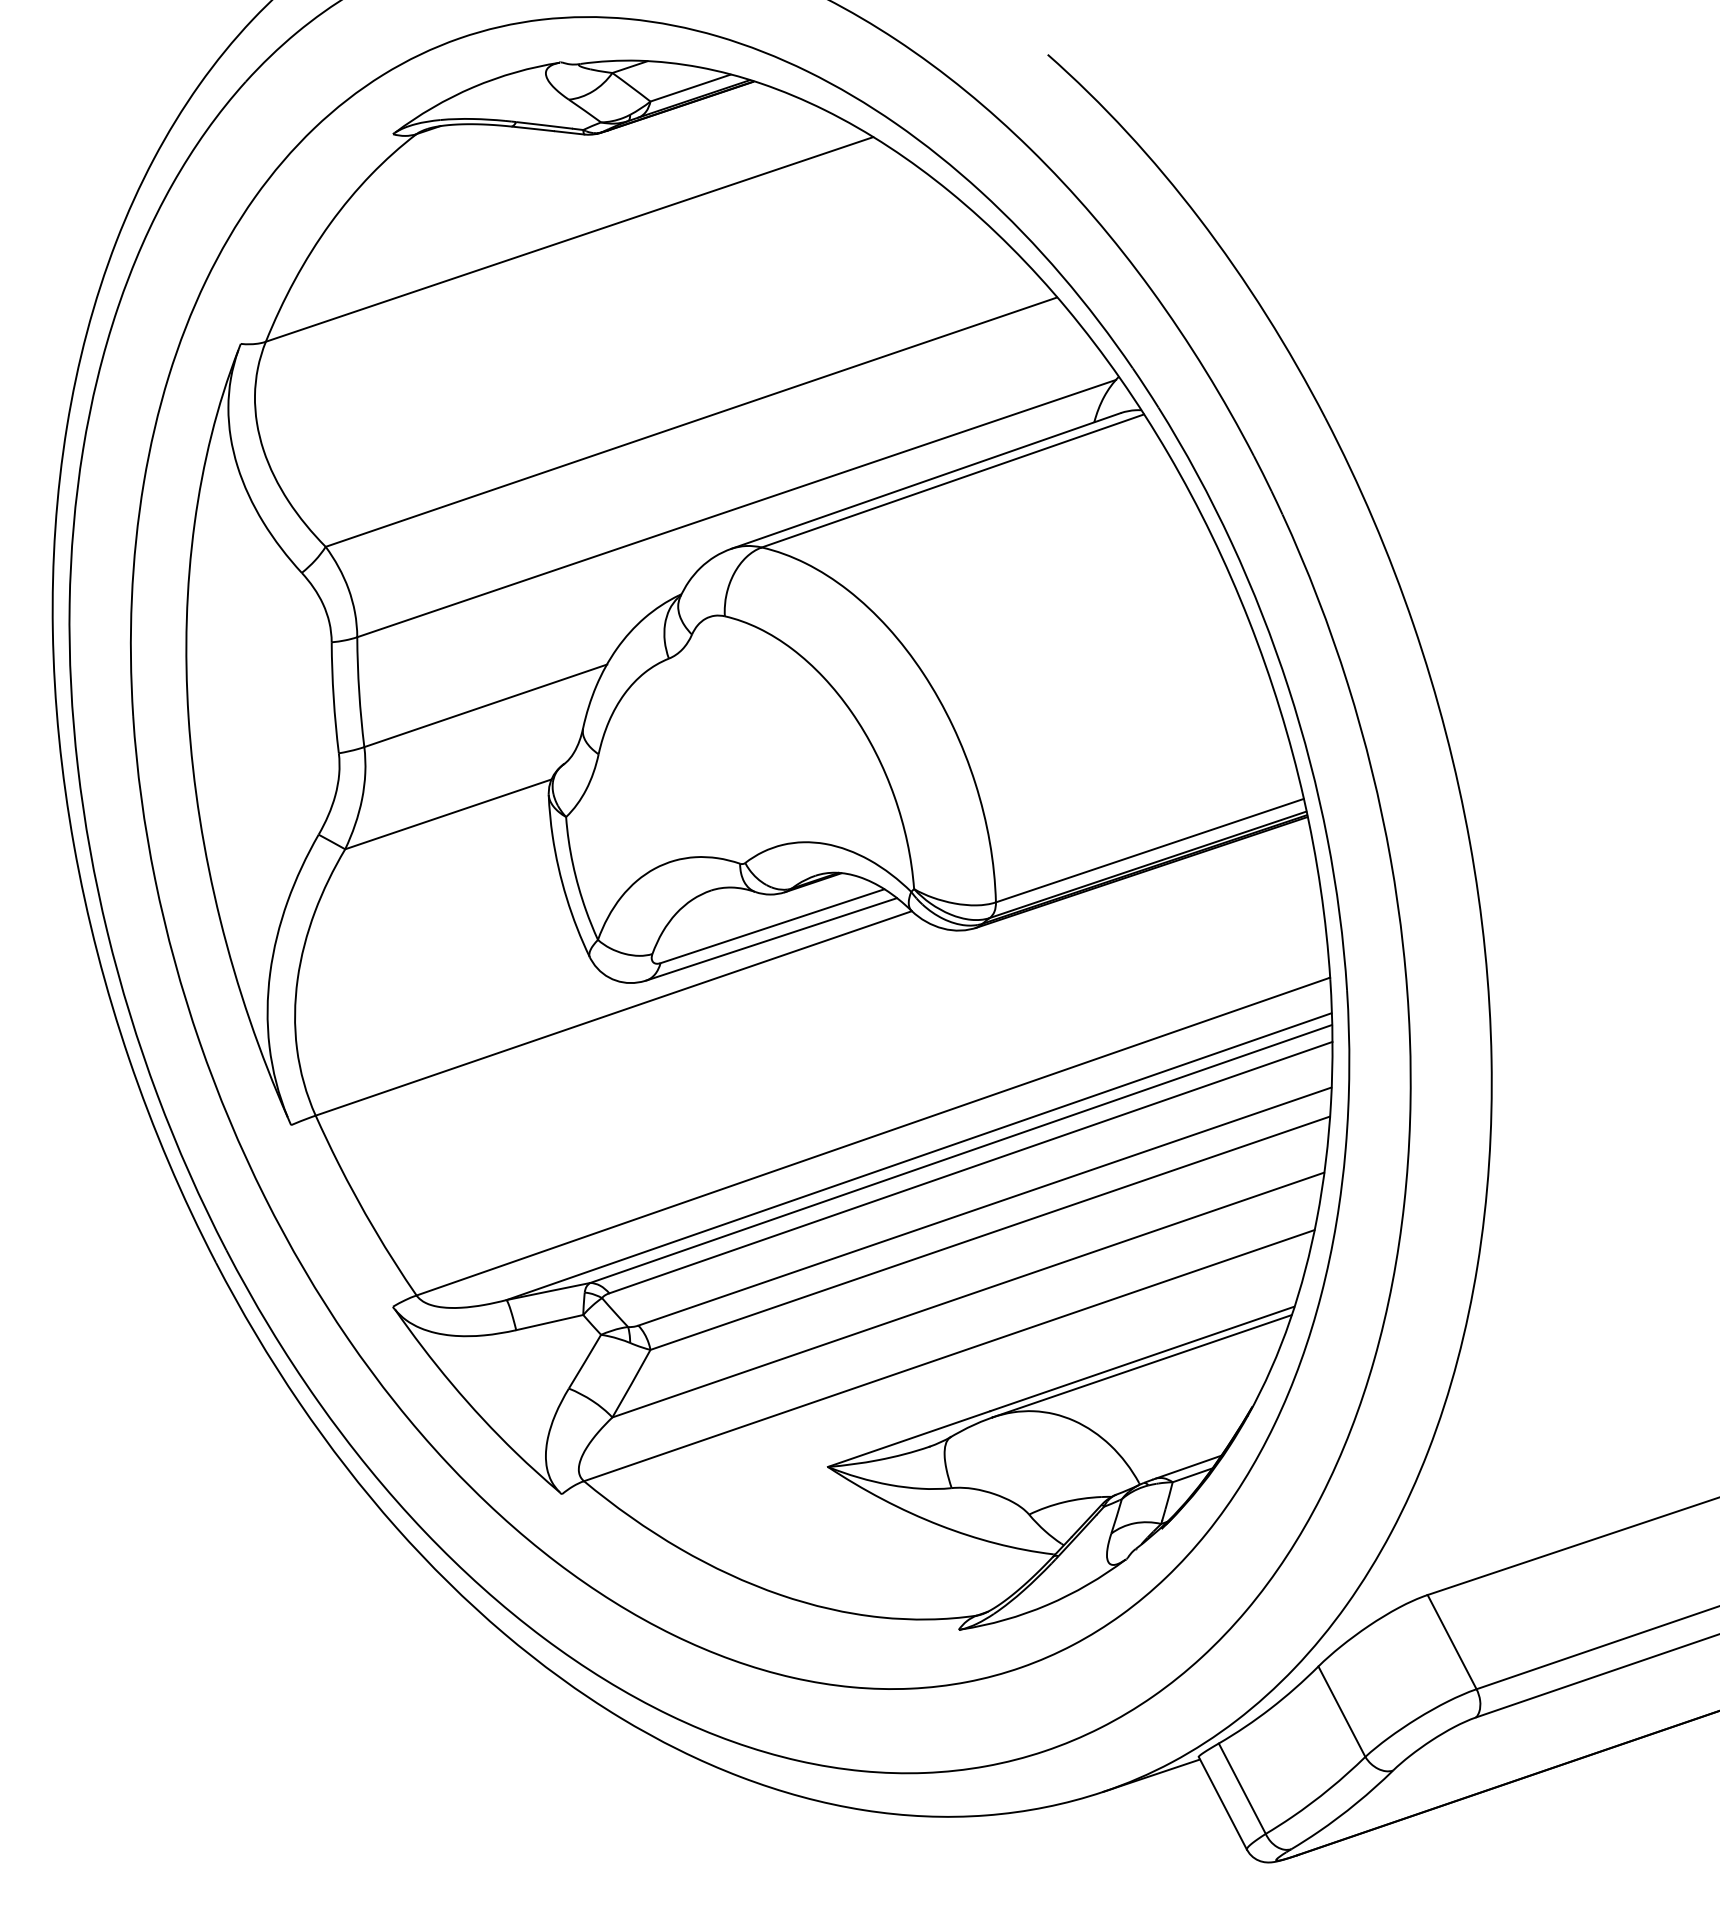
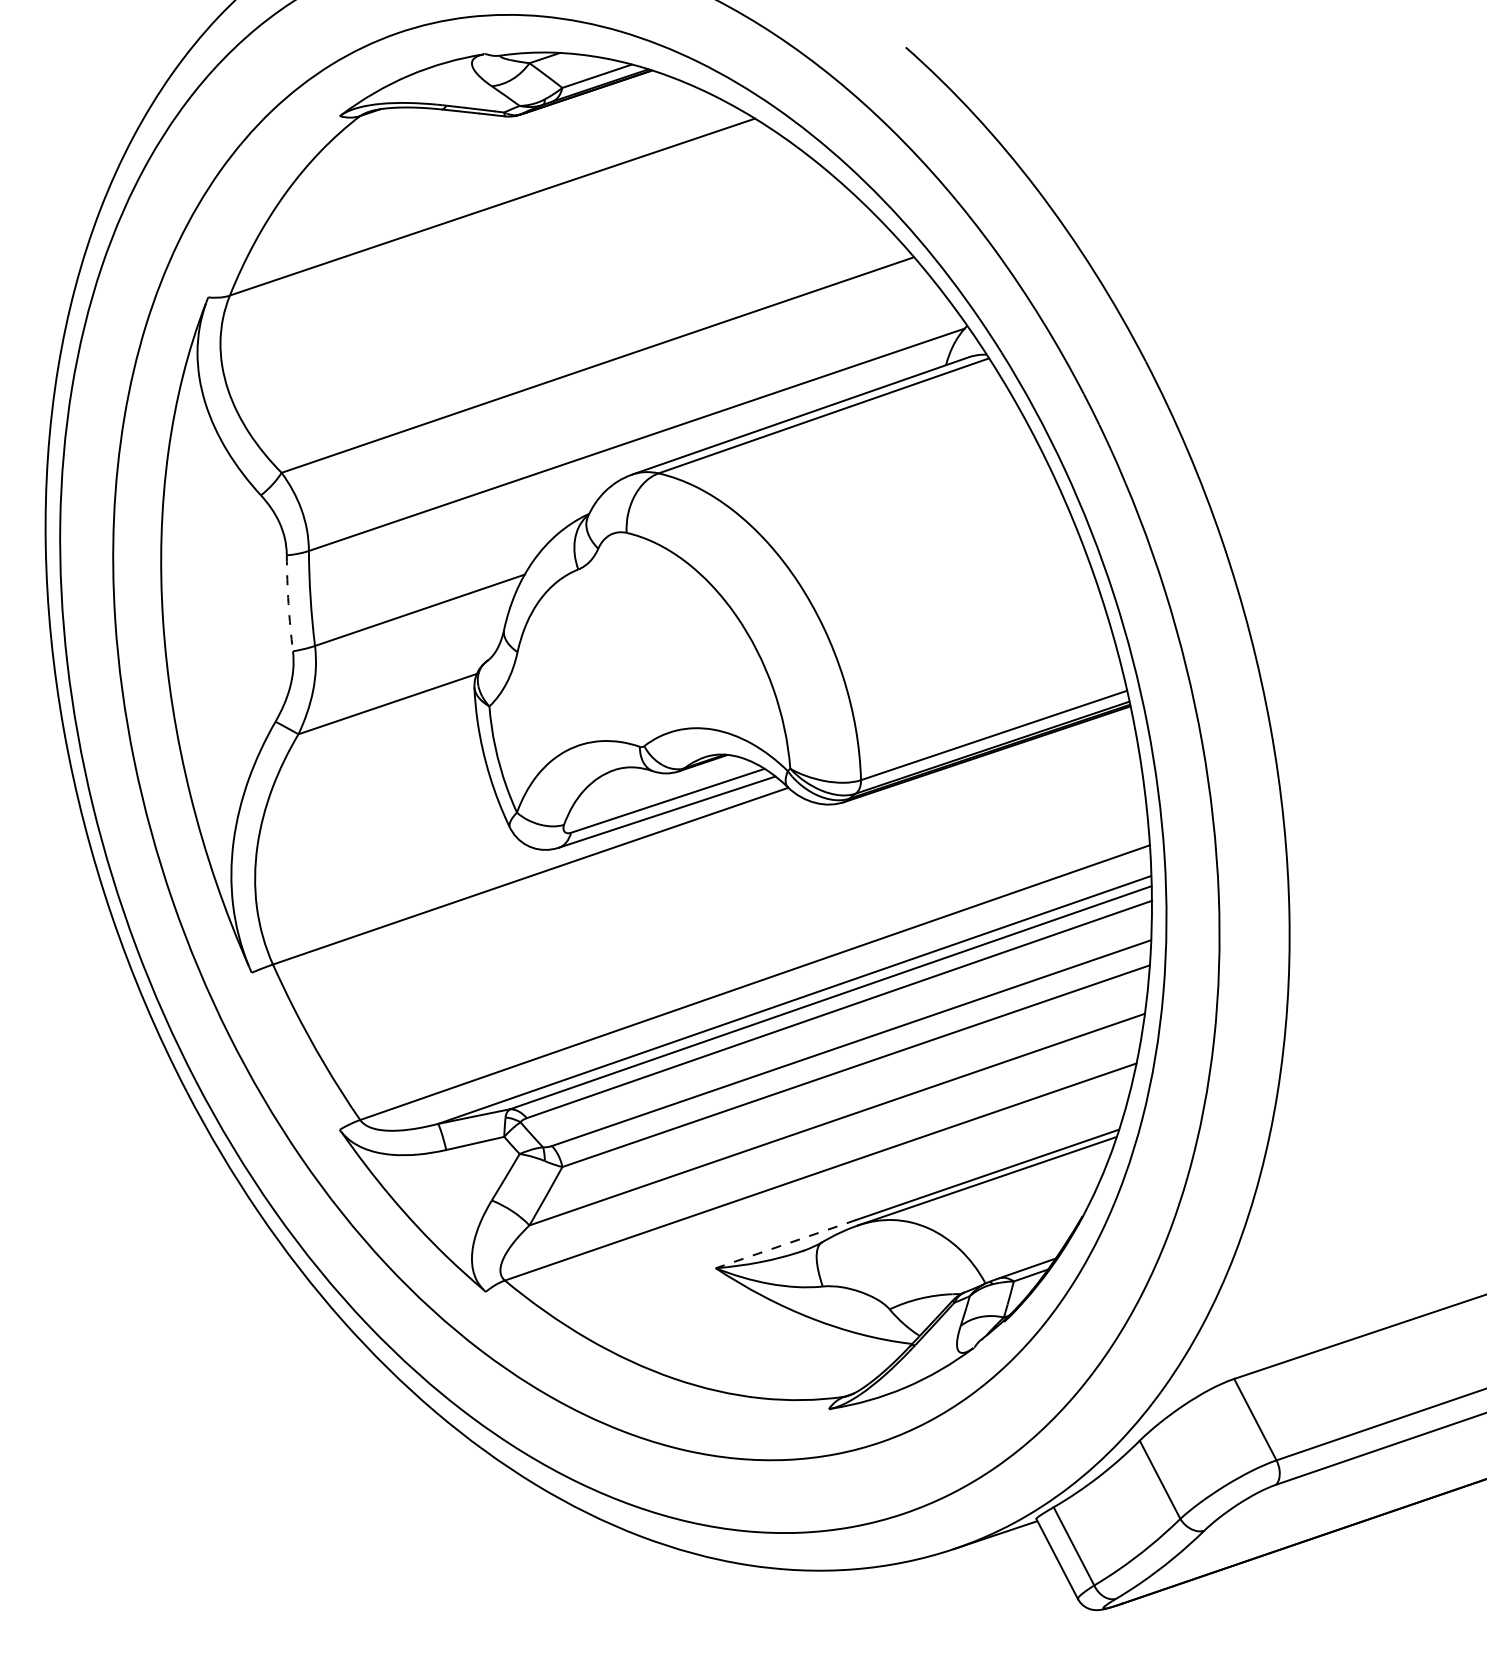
arc: (333, 697) -> (288, 603), solid -> dashed
line: (908, 1439) -> (785, 1244), solid -> dashed

